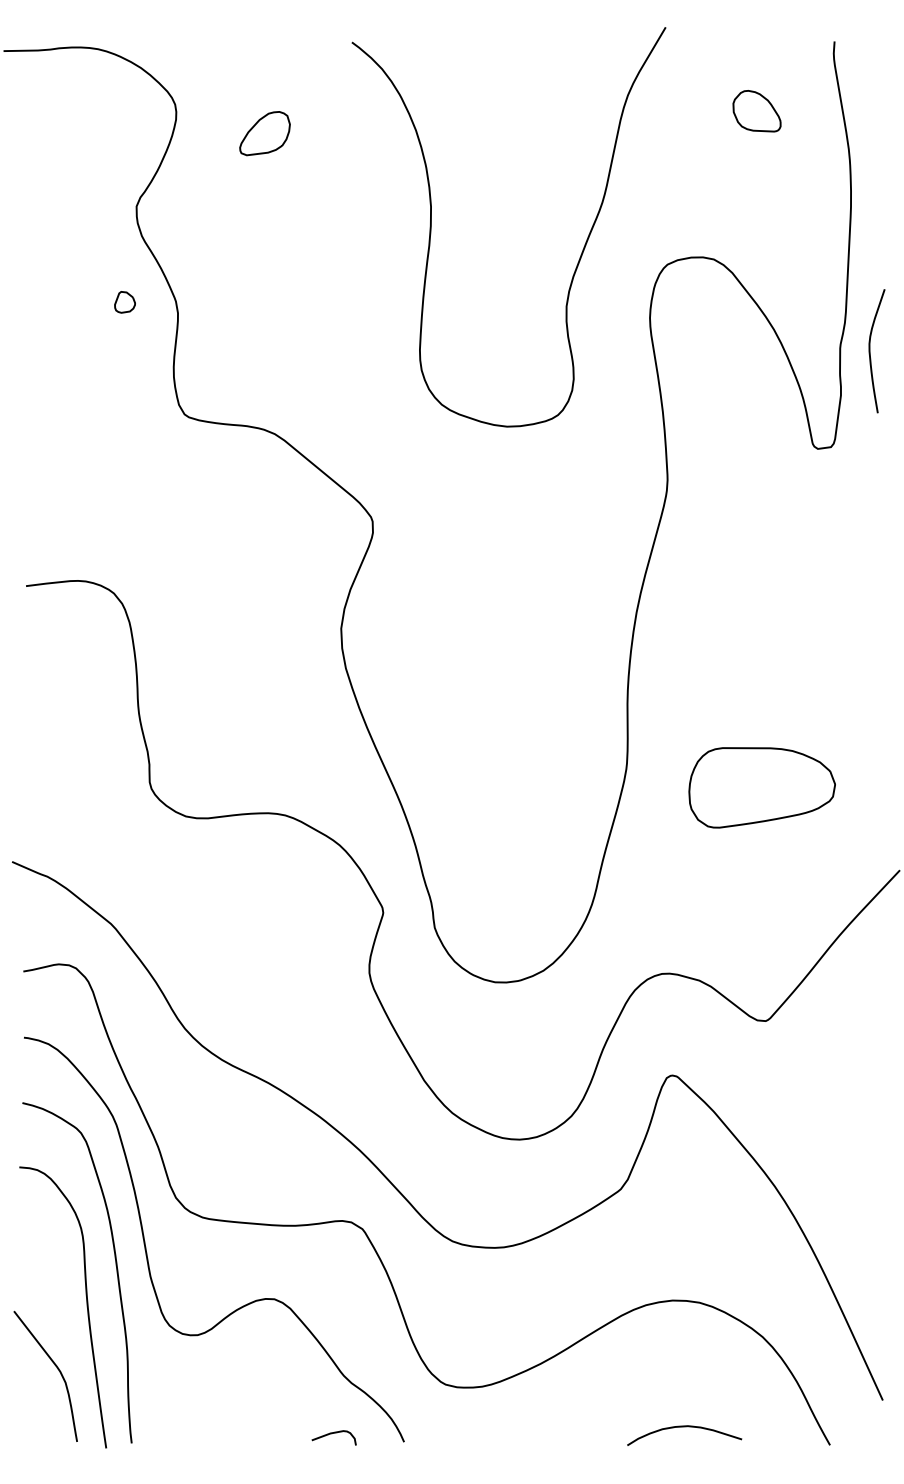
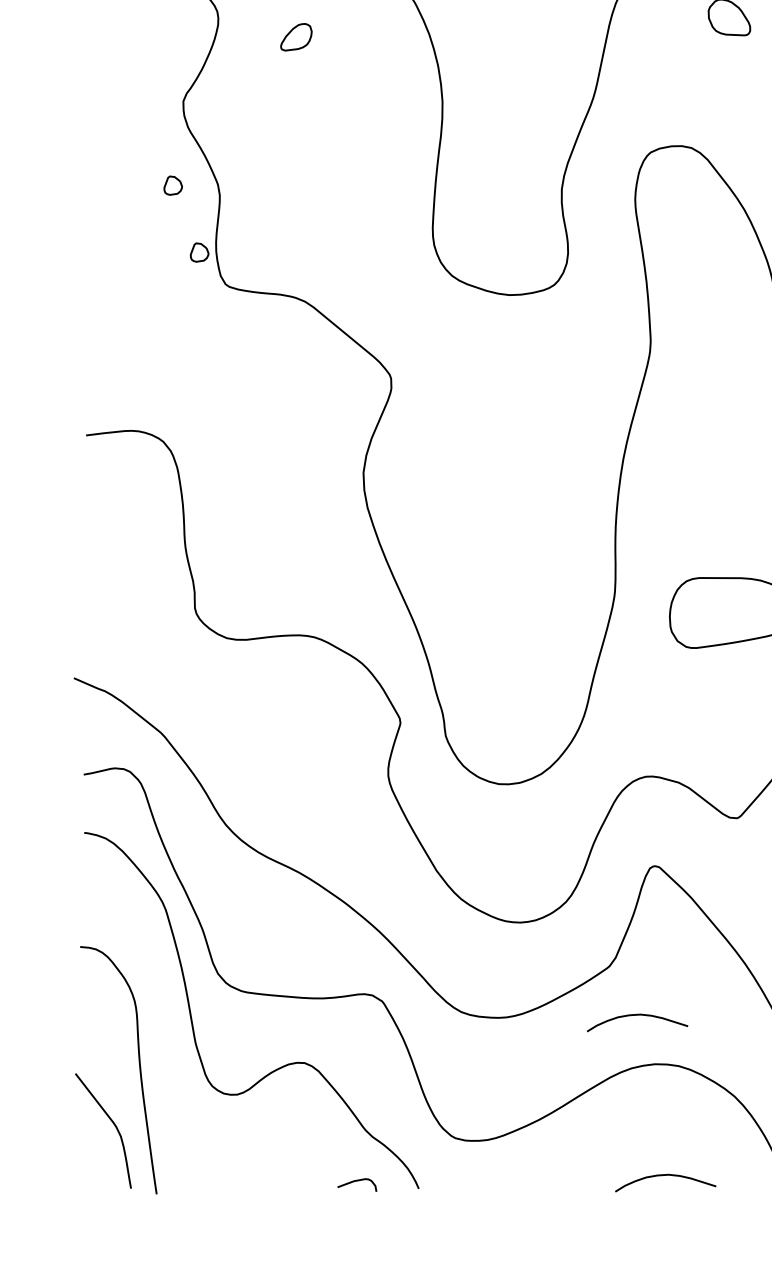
part: (264, 133) -> (295, 37), size x0.7
part: (154, 378) -> (199, 252), added
curve: (652, 1245) -> (637, 1015), added
curve: (115, 1265) -> (164, 1033), removed

